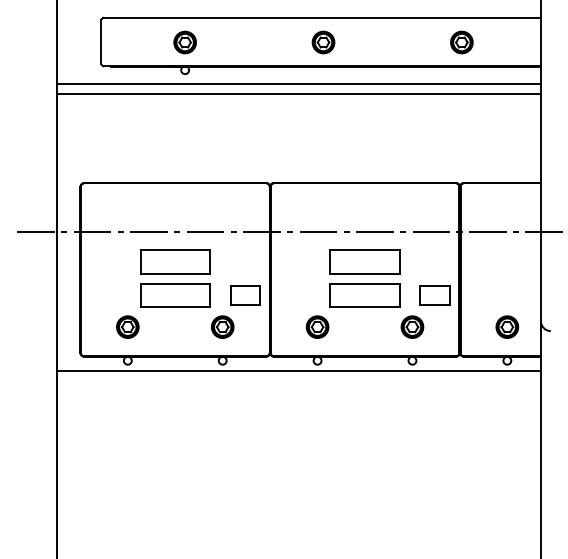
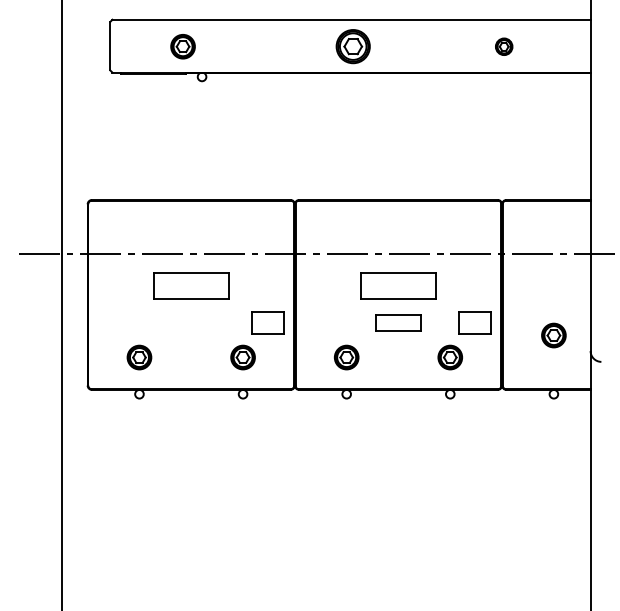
part: (184, 42) -> (182, 46), moved
part: (322, 42) -> (352, 46), size x1.4
part: (461, 42) -> (503, 46), size x0.7
line: (298, 84) -> (325, 92), removed
line: (298, 93) -> (325, 102), removed
part: (175, 295) -> (191, 322), removed
part: (365, 295) -> (398, 322), size x0.6
part: (506, 327) -> (553, 335), moved
line: (298, 371) -> (325, 405), removed

